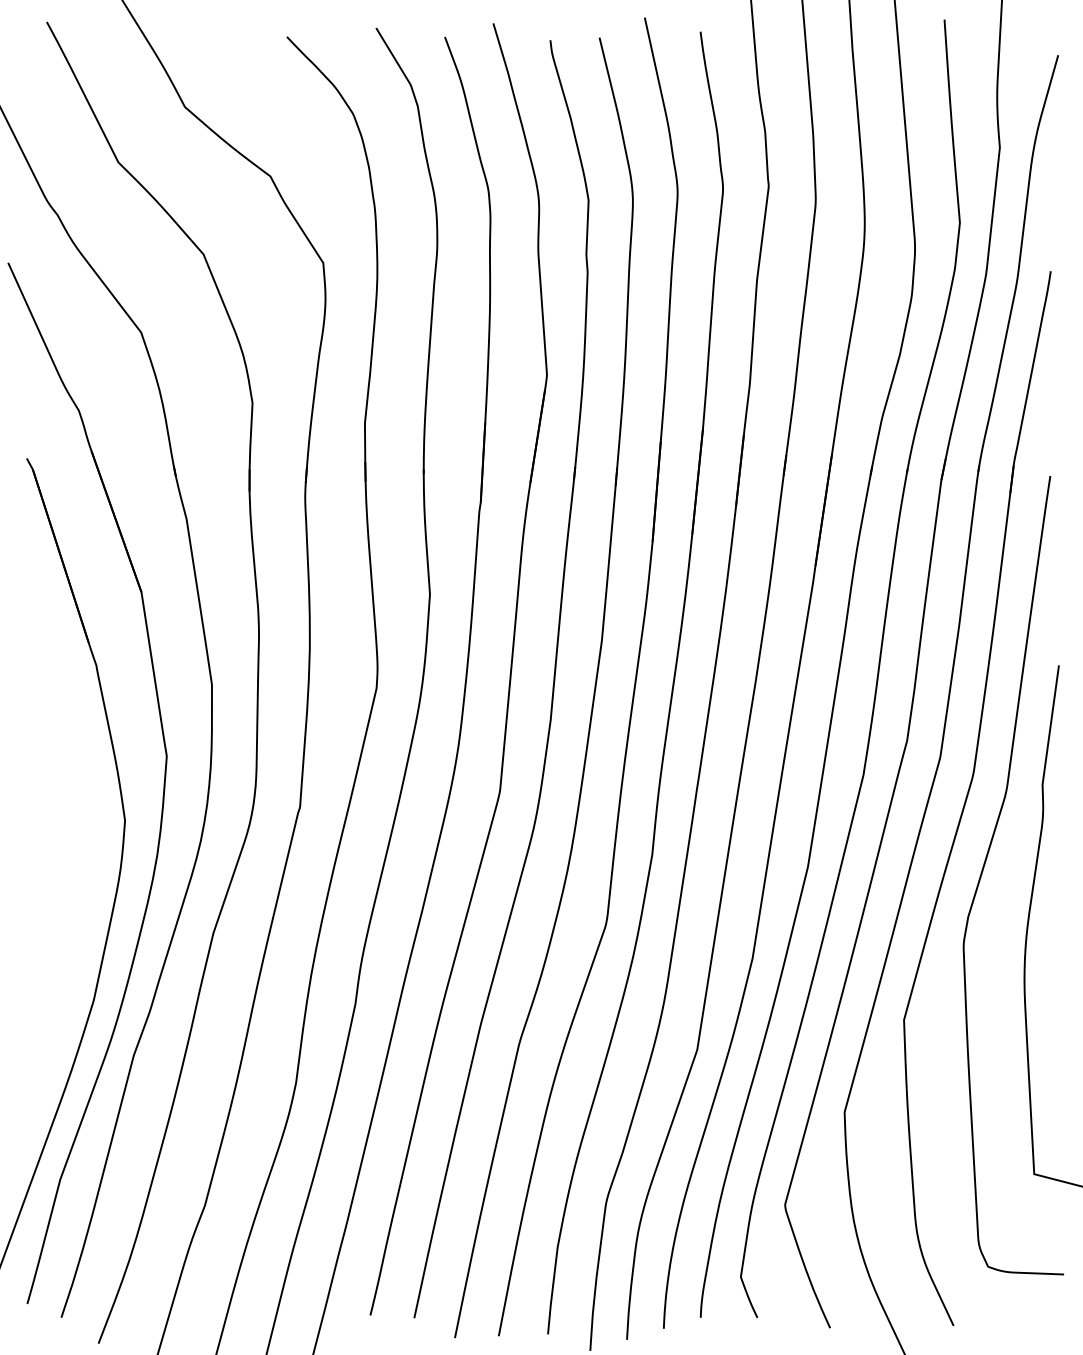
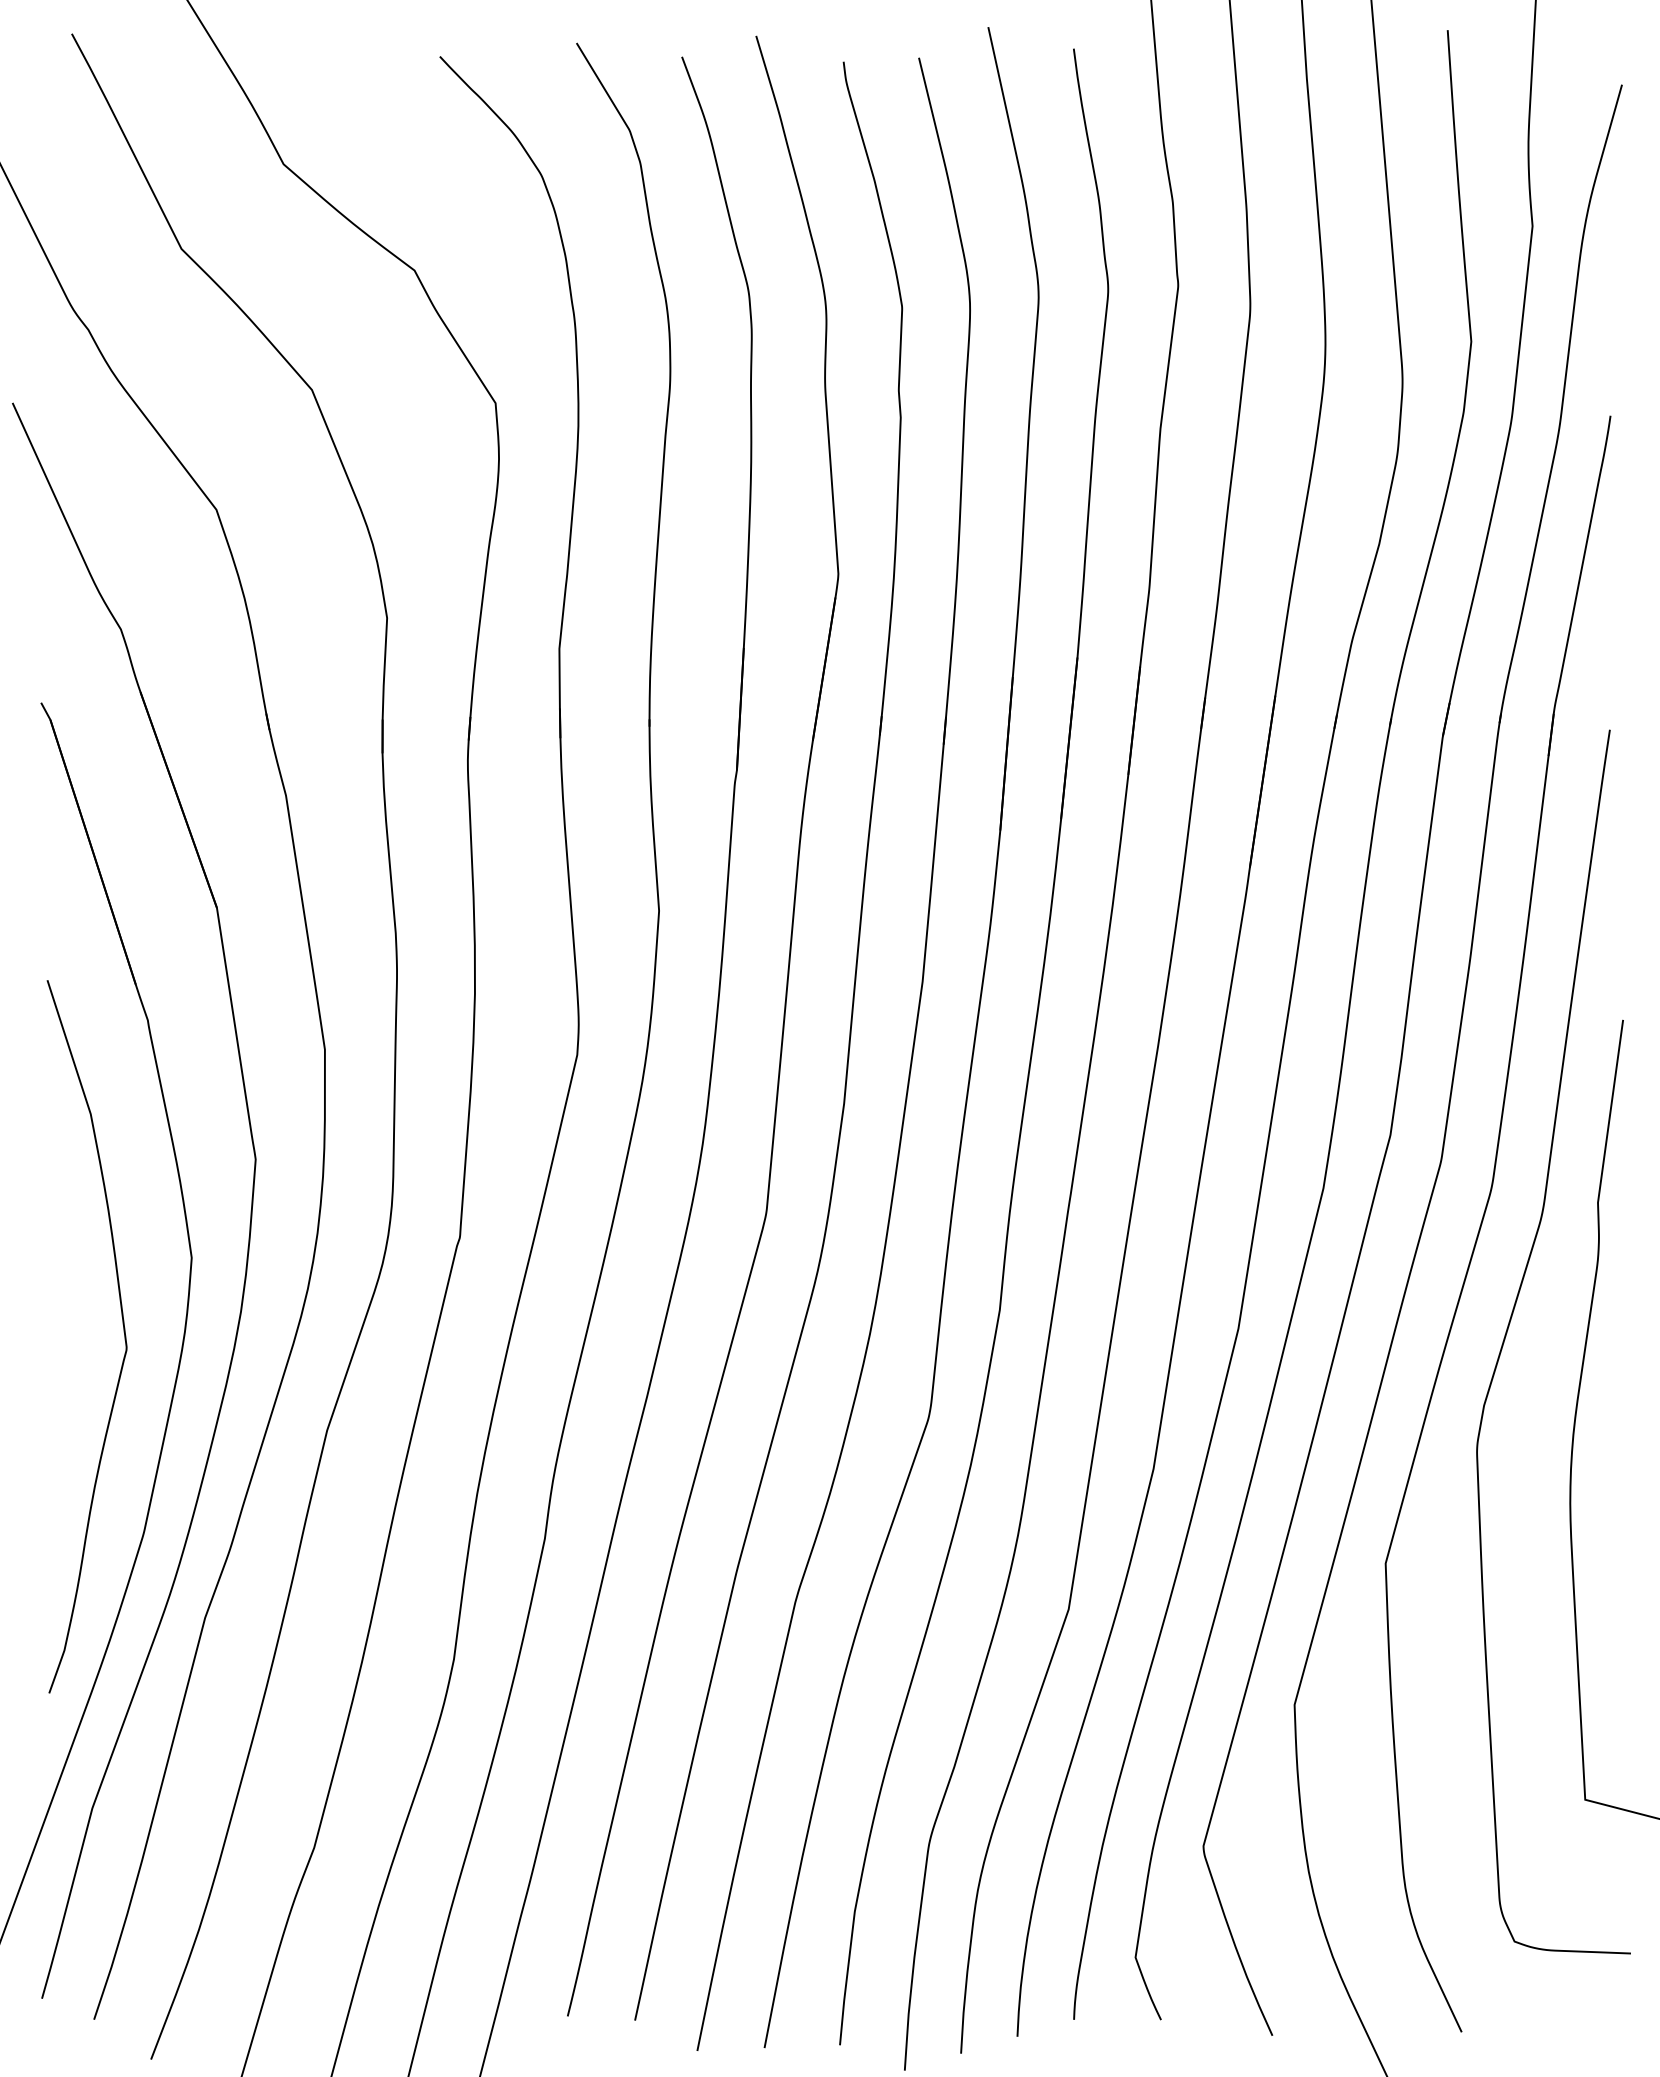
curve: (80, 871) -> (123, 1335), added

